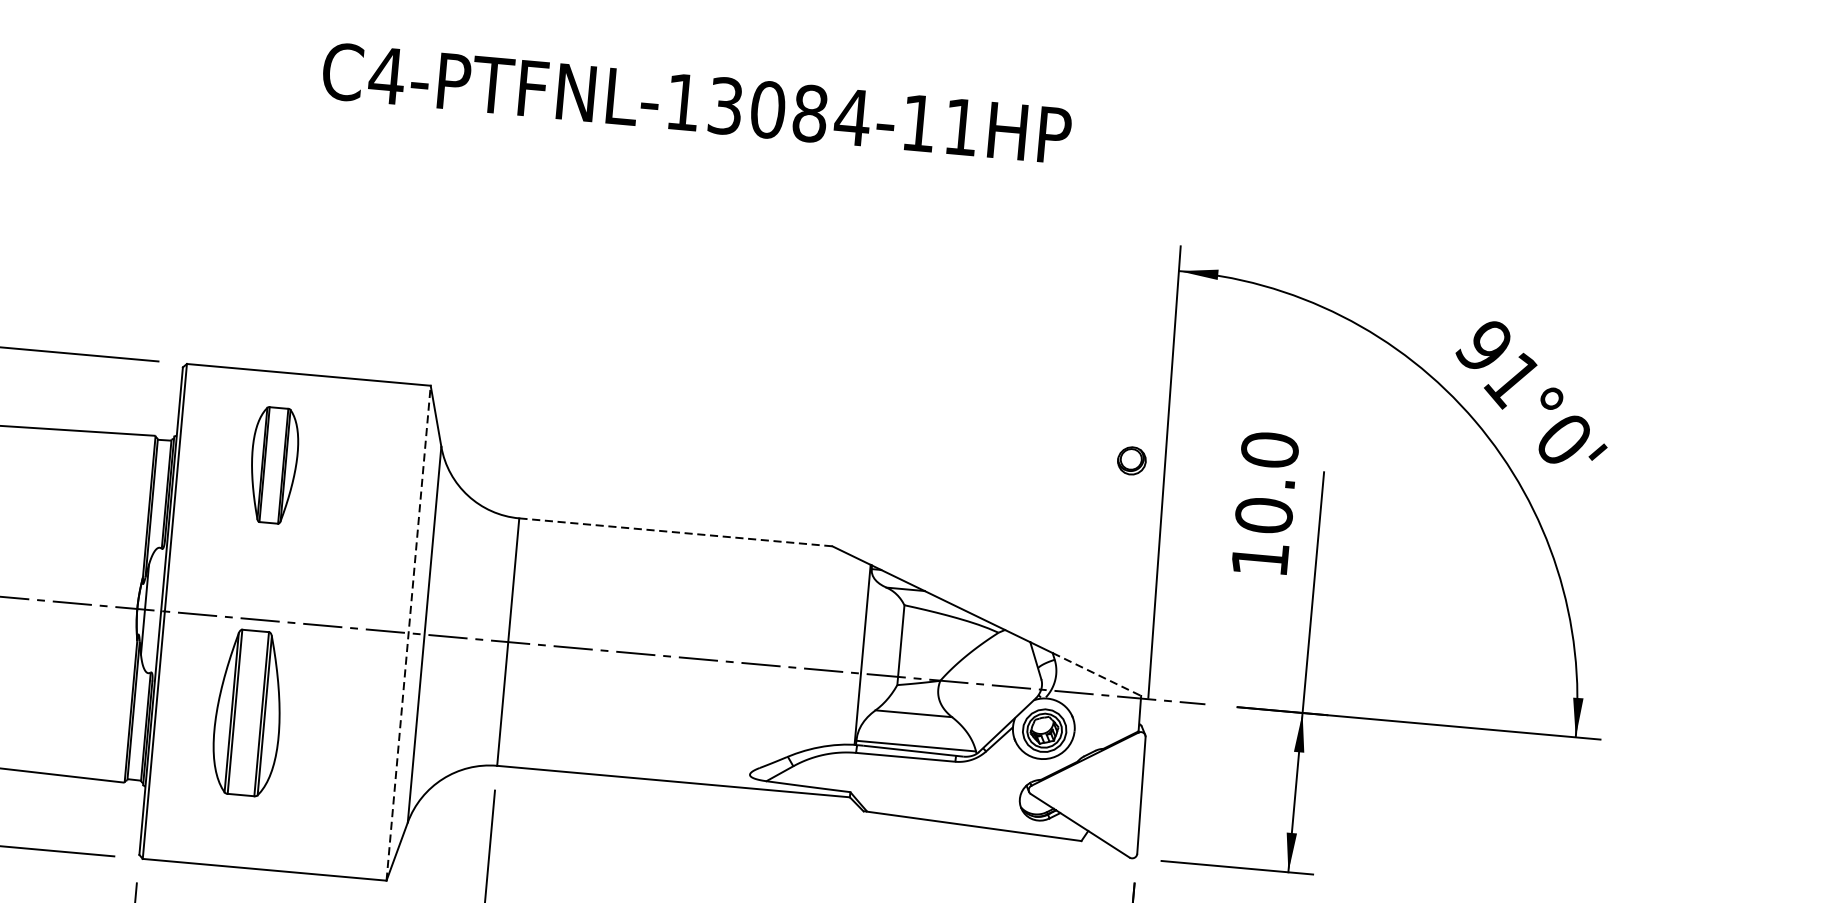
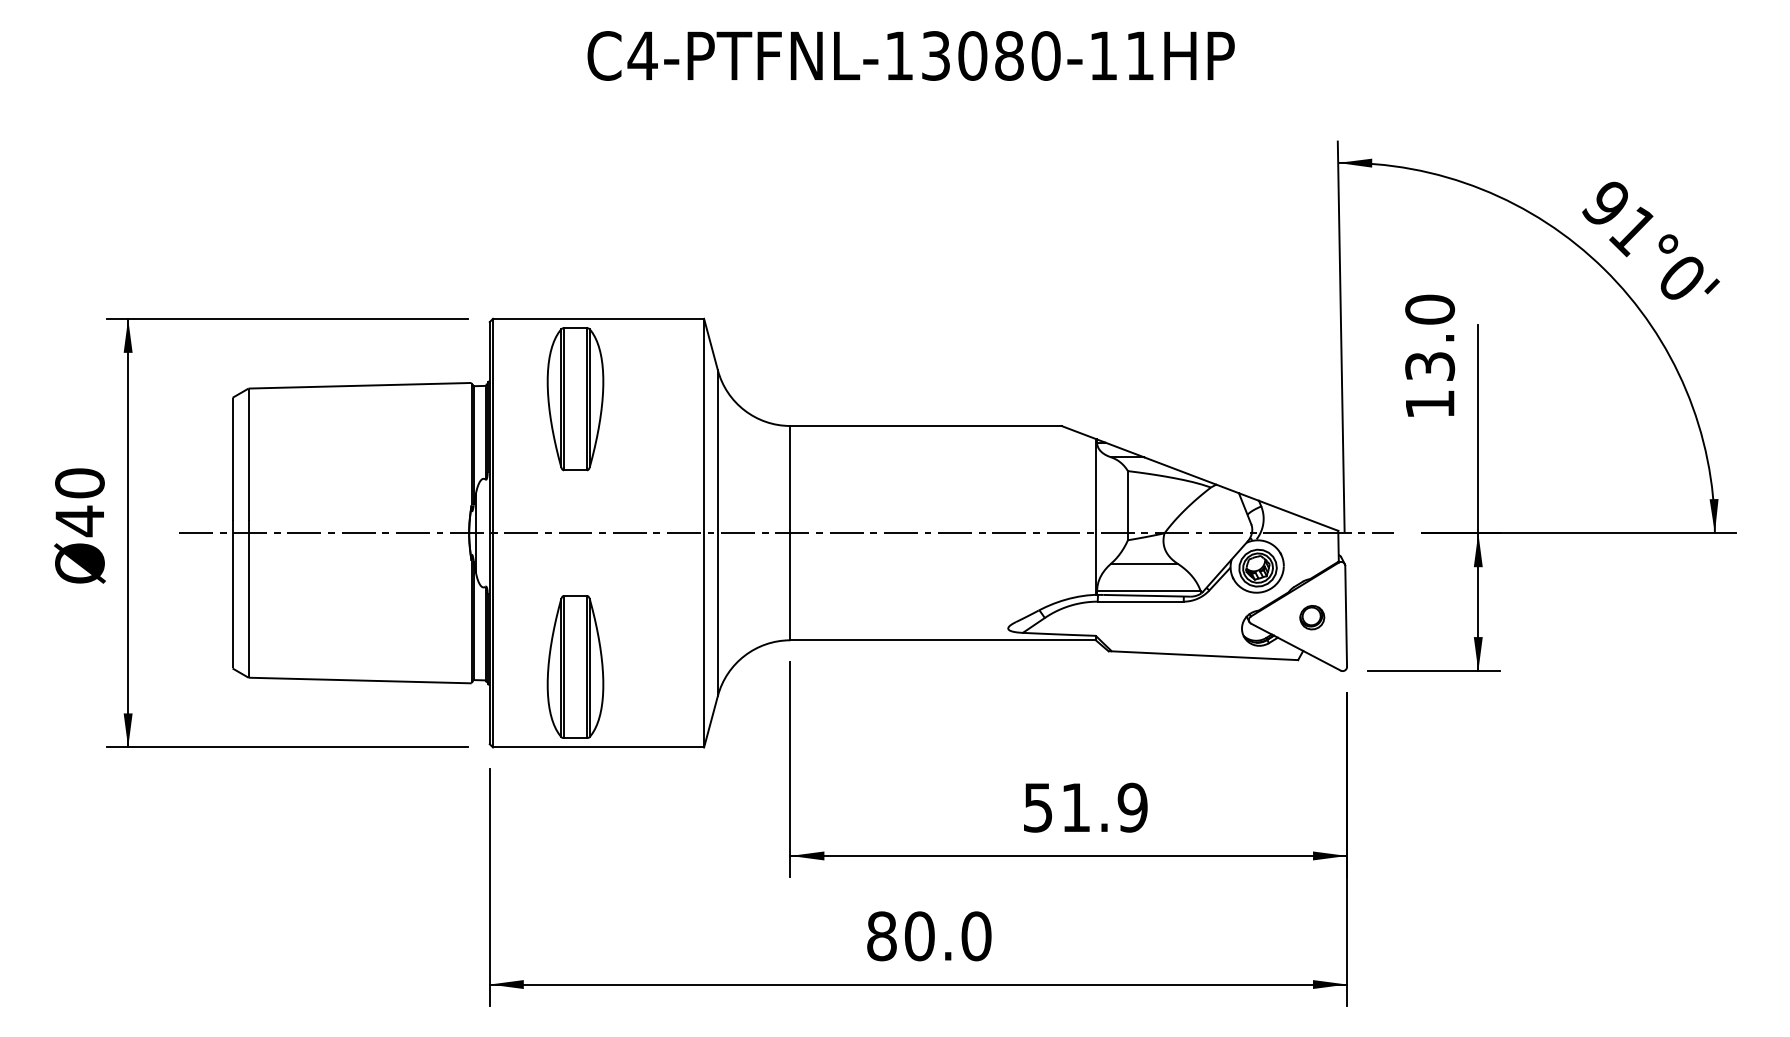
text: (852, 116) -> (1045, 55), C4-PTFNL-13084-11HP -> C4-PTFNL-13080-11HP
part: (1132, 460) -> (1312, 617), moved
part: (273, 465) -> (575, 399), size x1.43
text: (1264, 515) -> (1430, 366), 10.0 -> 13.0
line: (675, 532) -> (925, 426), dashed -> solid
line: (409, 632) -> (704, 532), dashed -> solid
line: (1097, 675) -> (1299, 516), dashed -> solid
part: (248, 712) -> (575, 666), moved

